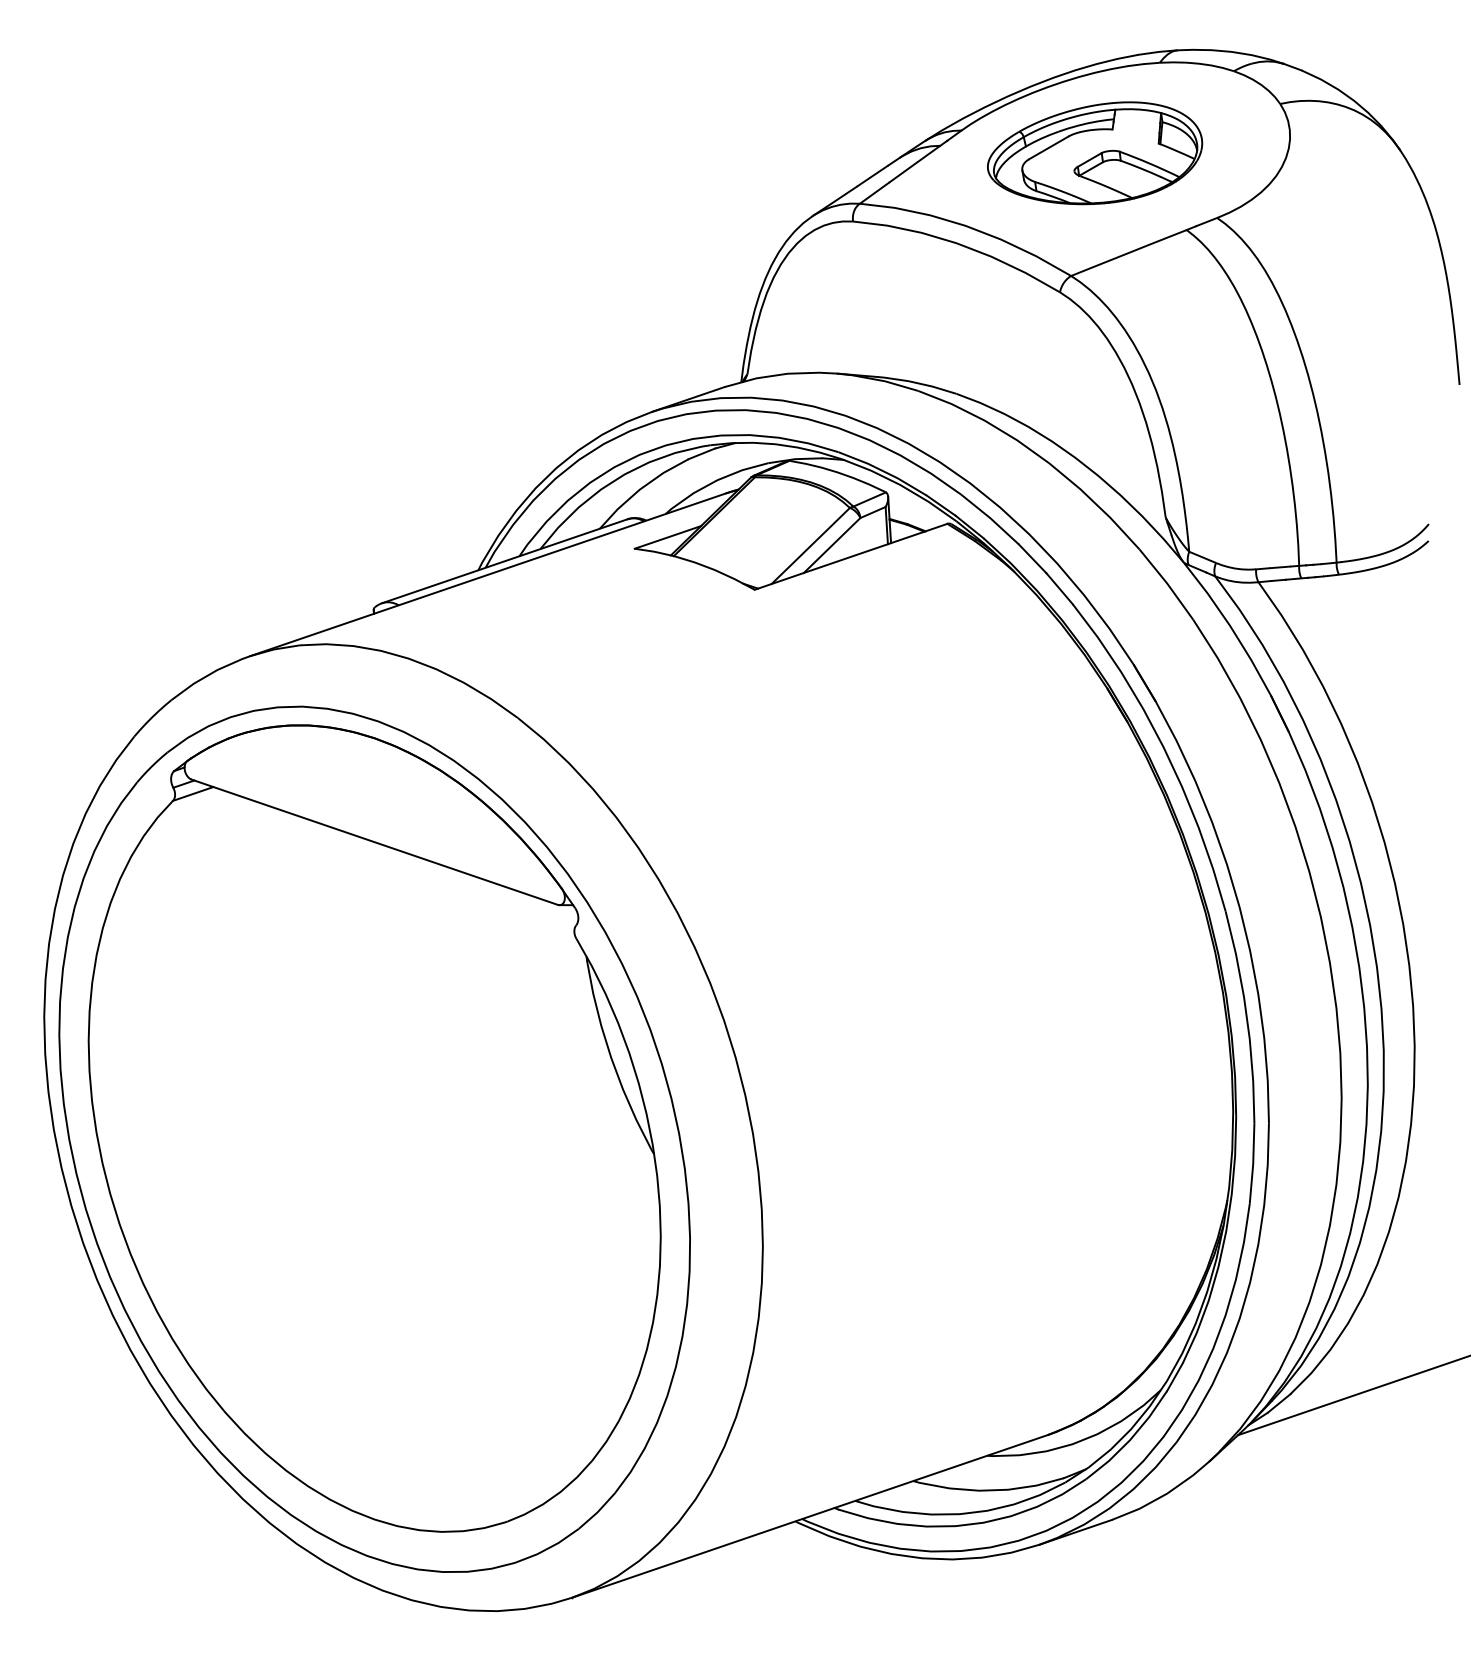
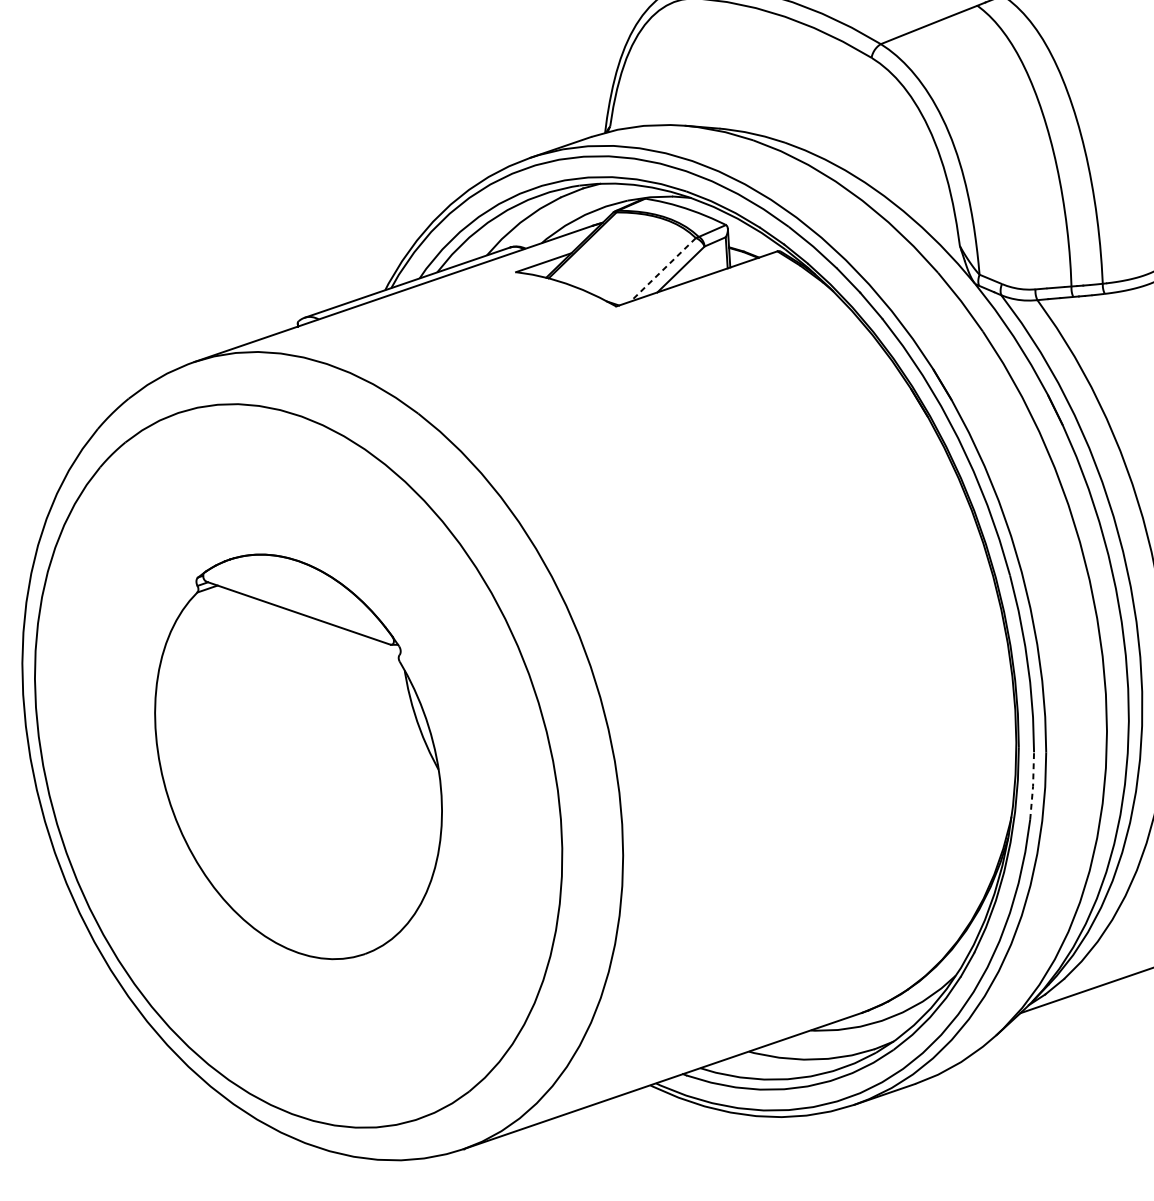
line: (810, 545) -> (662, 269), solid -> dashed
part: (374, 1128) -> (298, 756), size x0.6
line: (1253, 1164) -> (1033, 786), solid -> dashed

